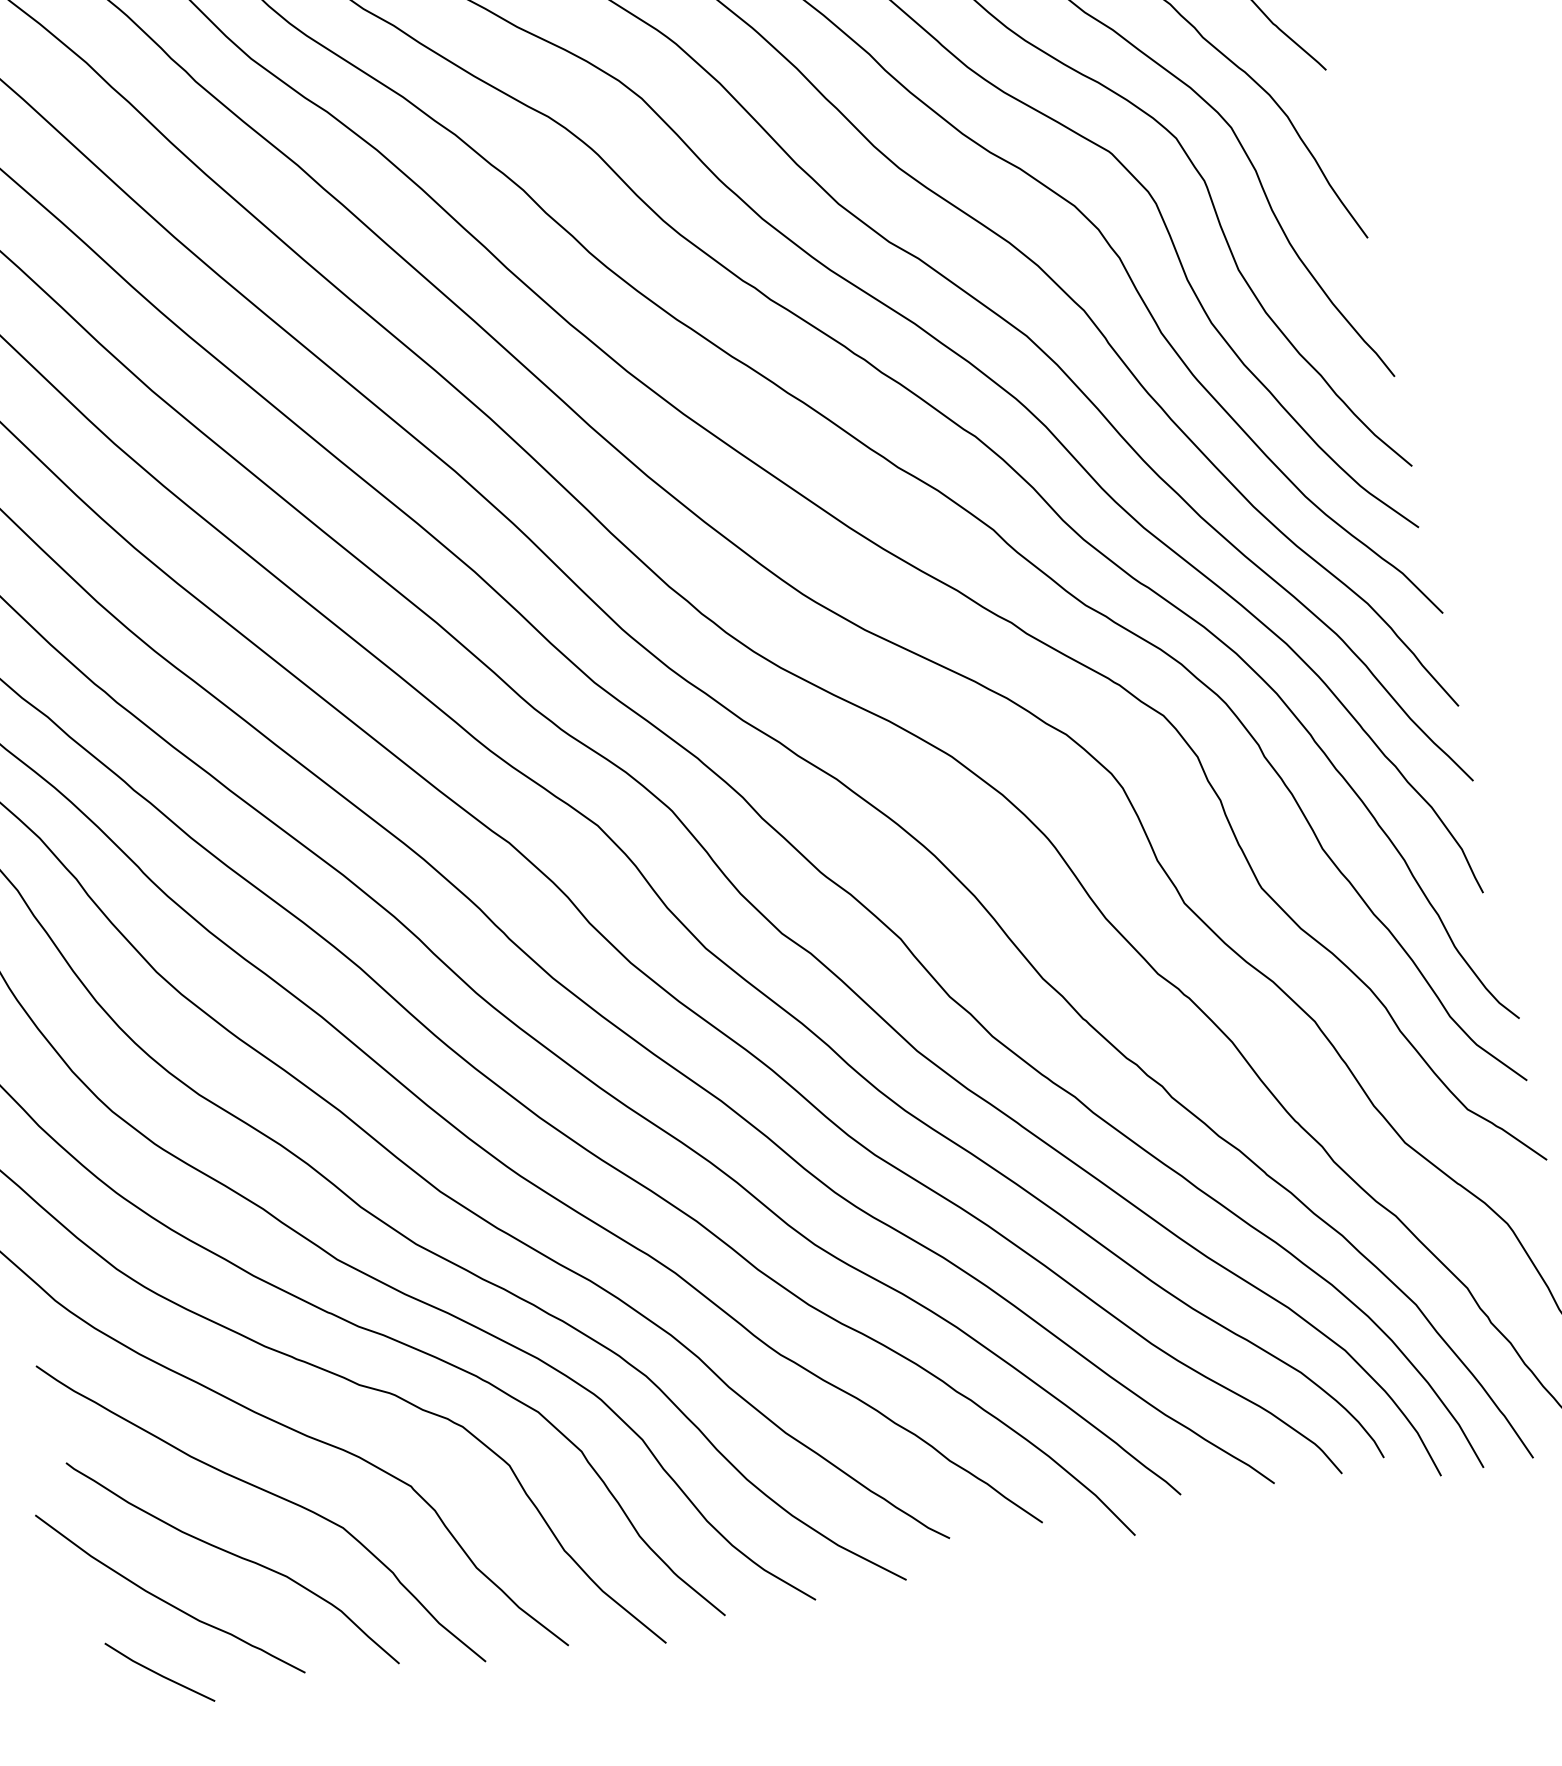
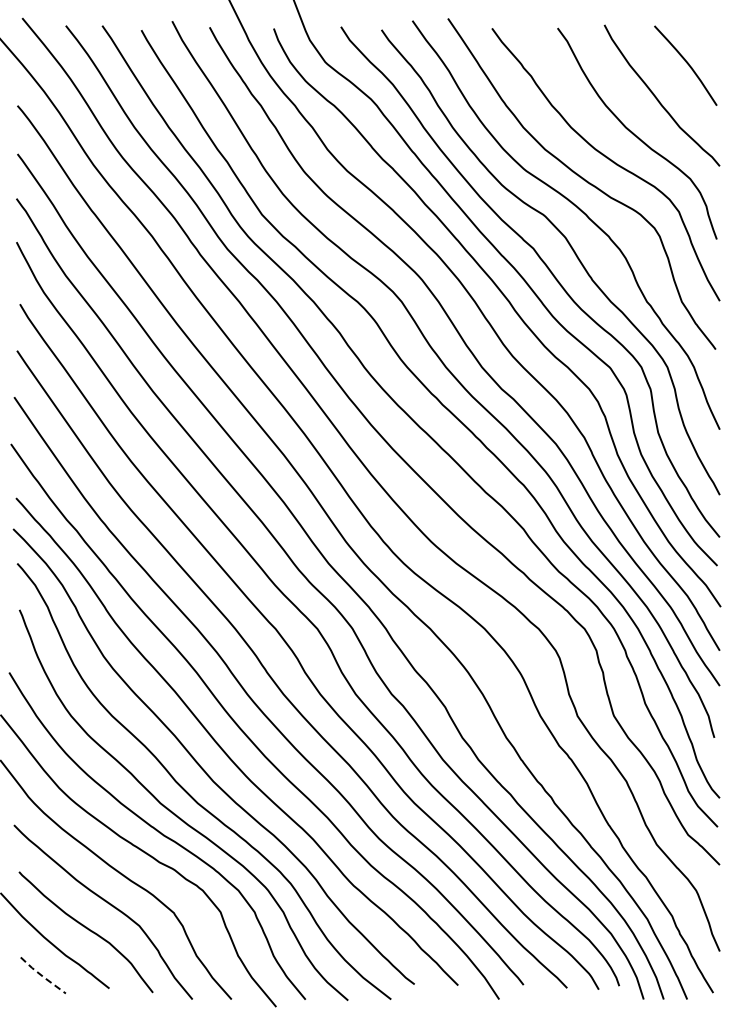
line: (158, 1674) -> (42, 976), solid -> dashed

